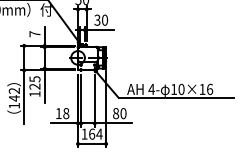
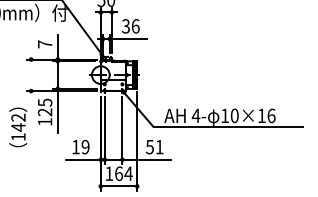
text: (105, 19) -> (136, 25), 30 -> 36
line: (24, 84) -> (31, 109), removed
text: (66, 113) -> (85, 147), 18 -> 19
text: (119, 113) -> (154, 147), 80 -> 51

